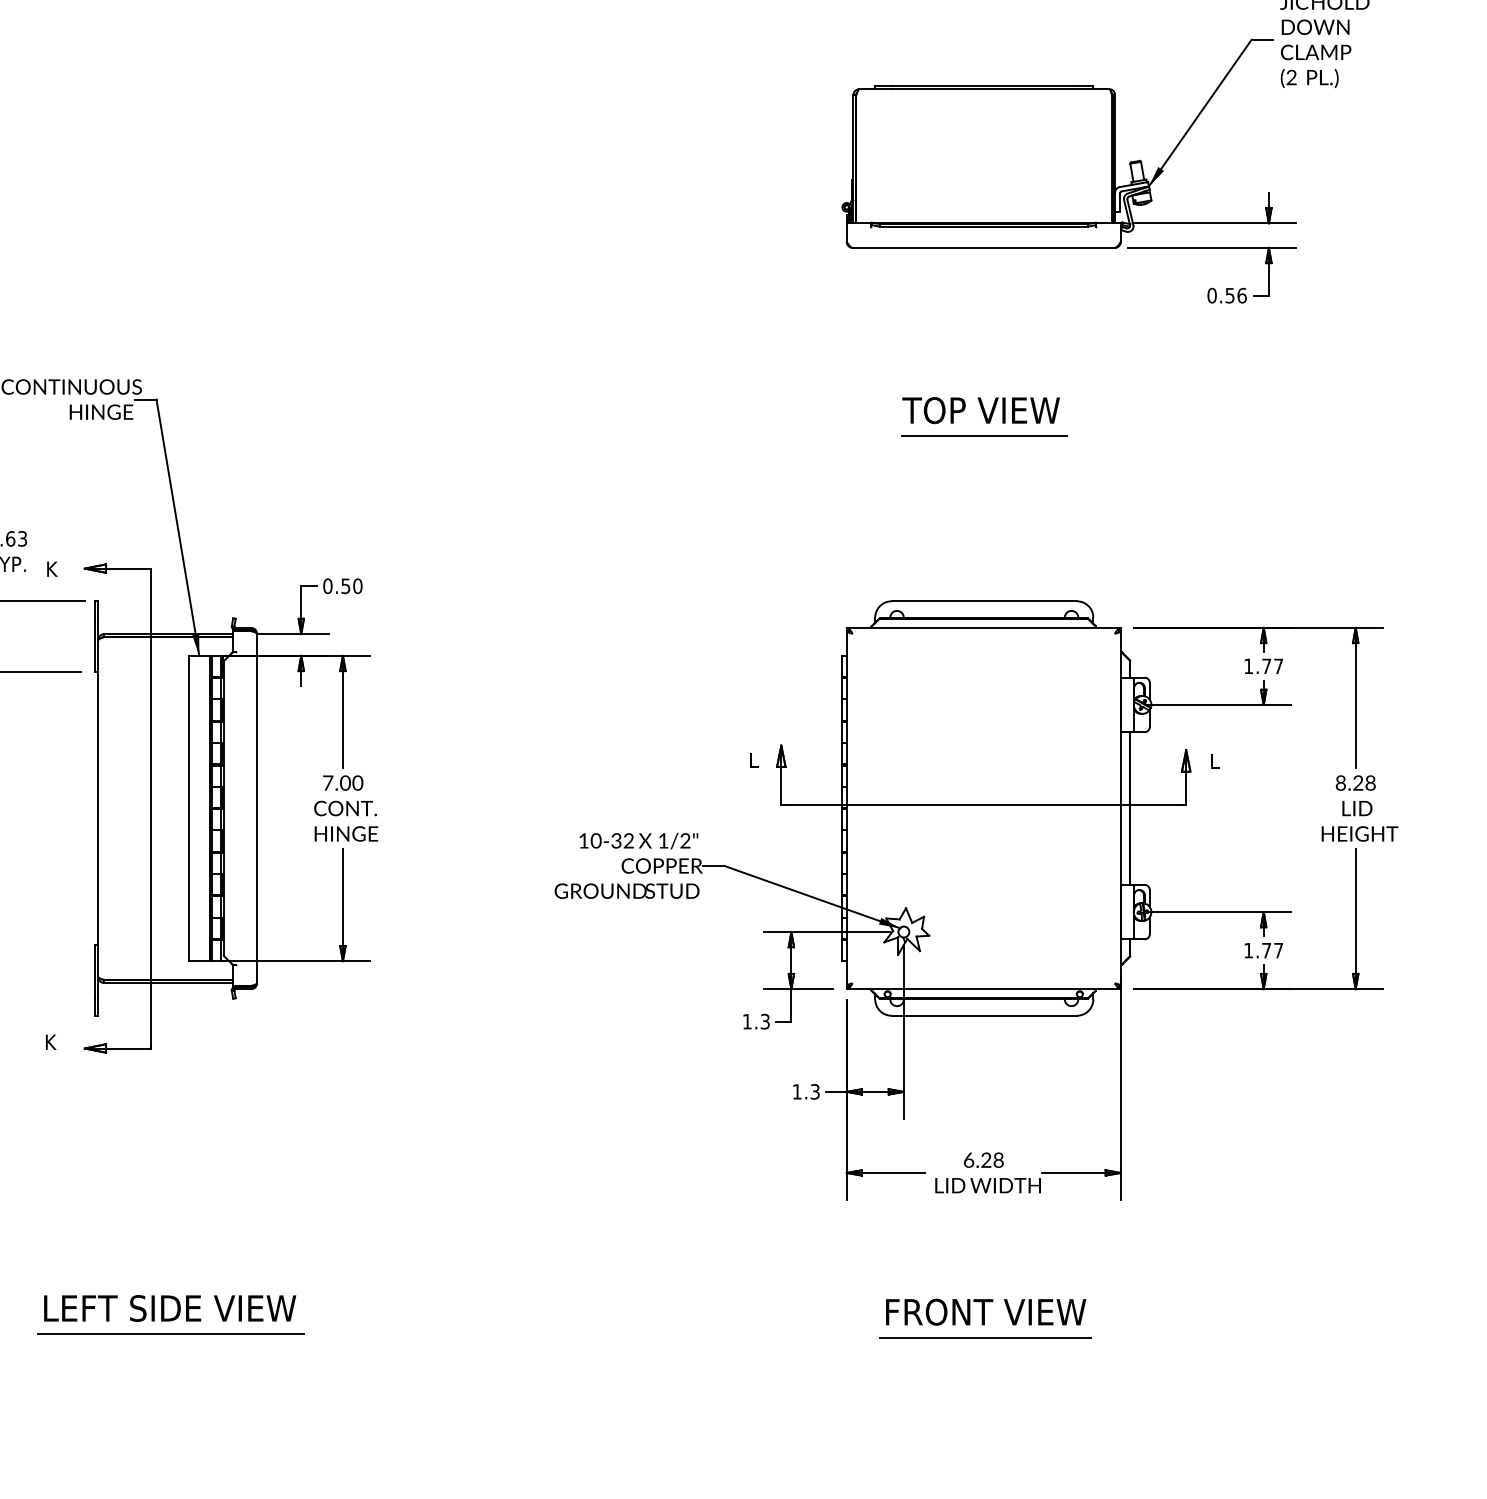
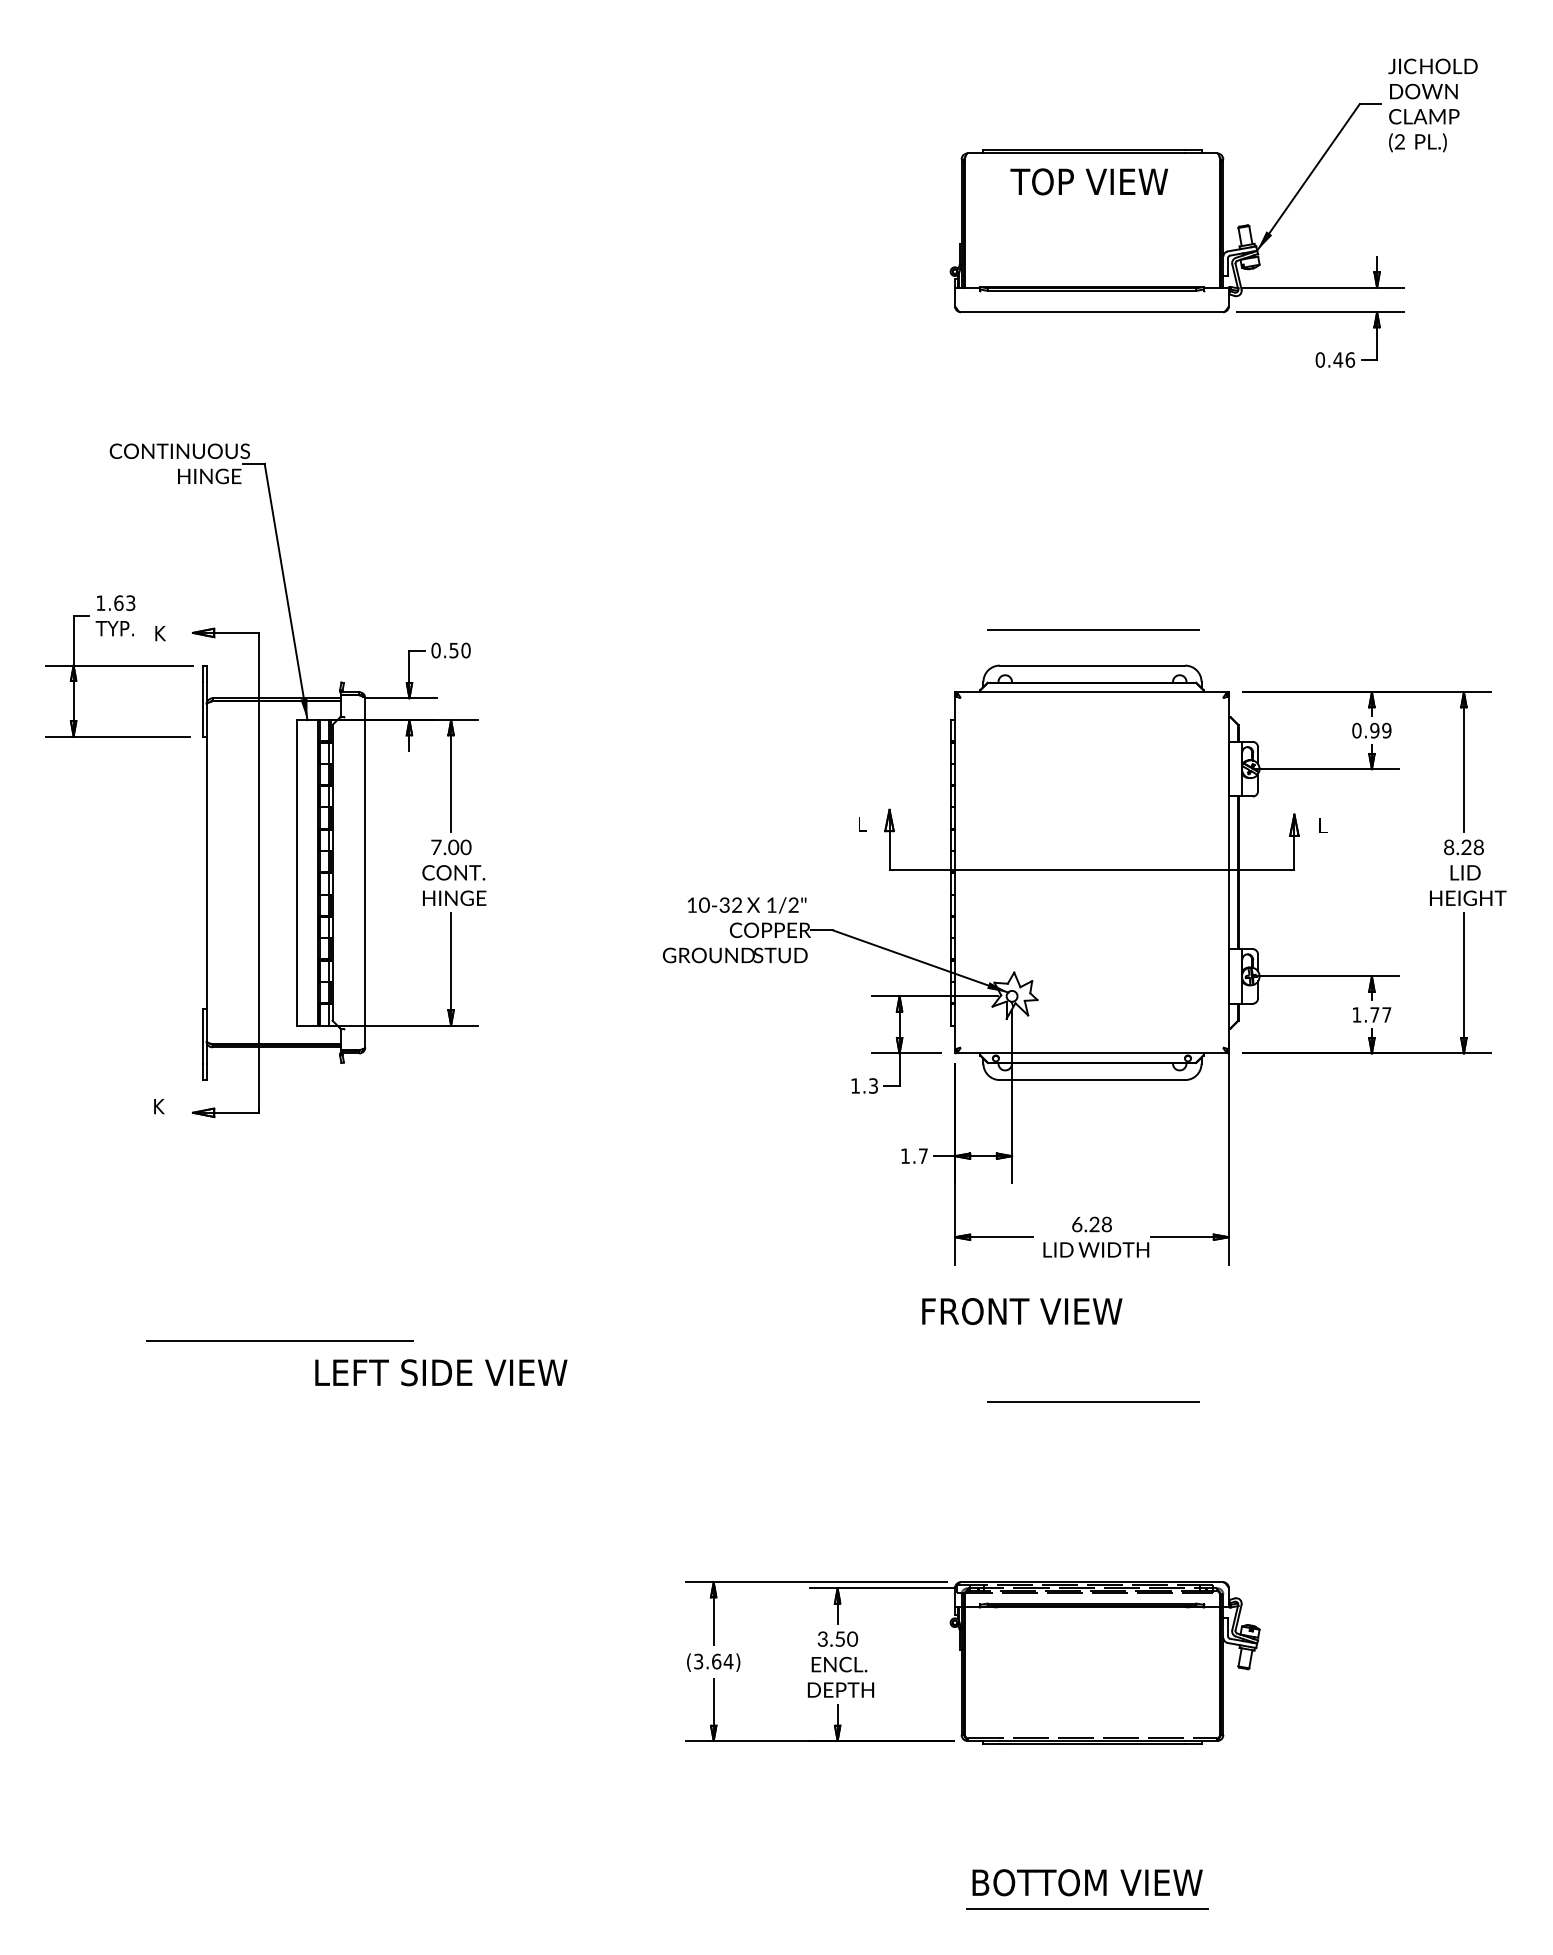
text: (1230, 295) -> (1338, 359), 0.56 -> 0.46
text: (981, 410) -> (1089, 181), moved
line: (984, 436) -> (1092, 500), removed
line: (985, 565) -> (1093, 629), added
text: (1263, 666) -> (1371, 730), 1.77 -> 0.99
text: (814, 1092) -> (922, 1156), 1.3 -> 1.7
text: (170, 1308) -> (441, 1372), moved
text: (986, 1312) -> (1022, 1311), moved
line: (171, 1334) -> (279, 1340), moved

